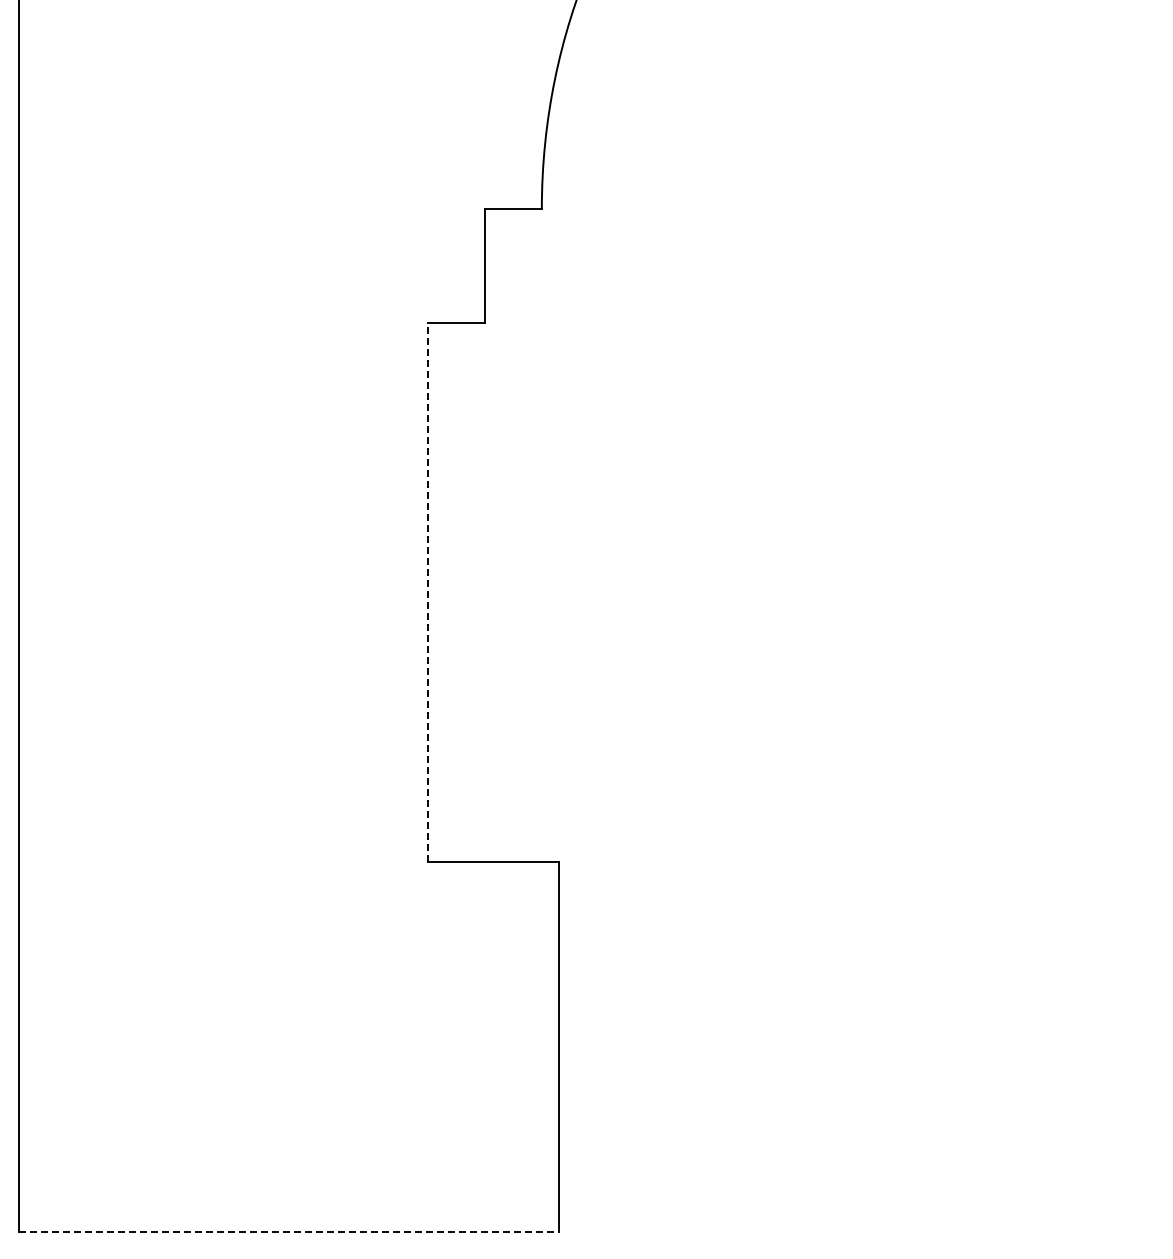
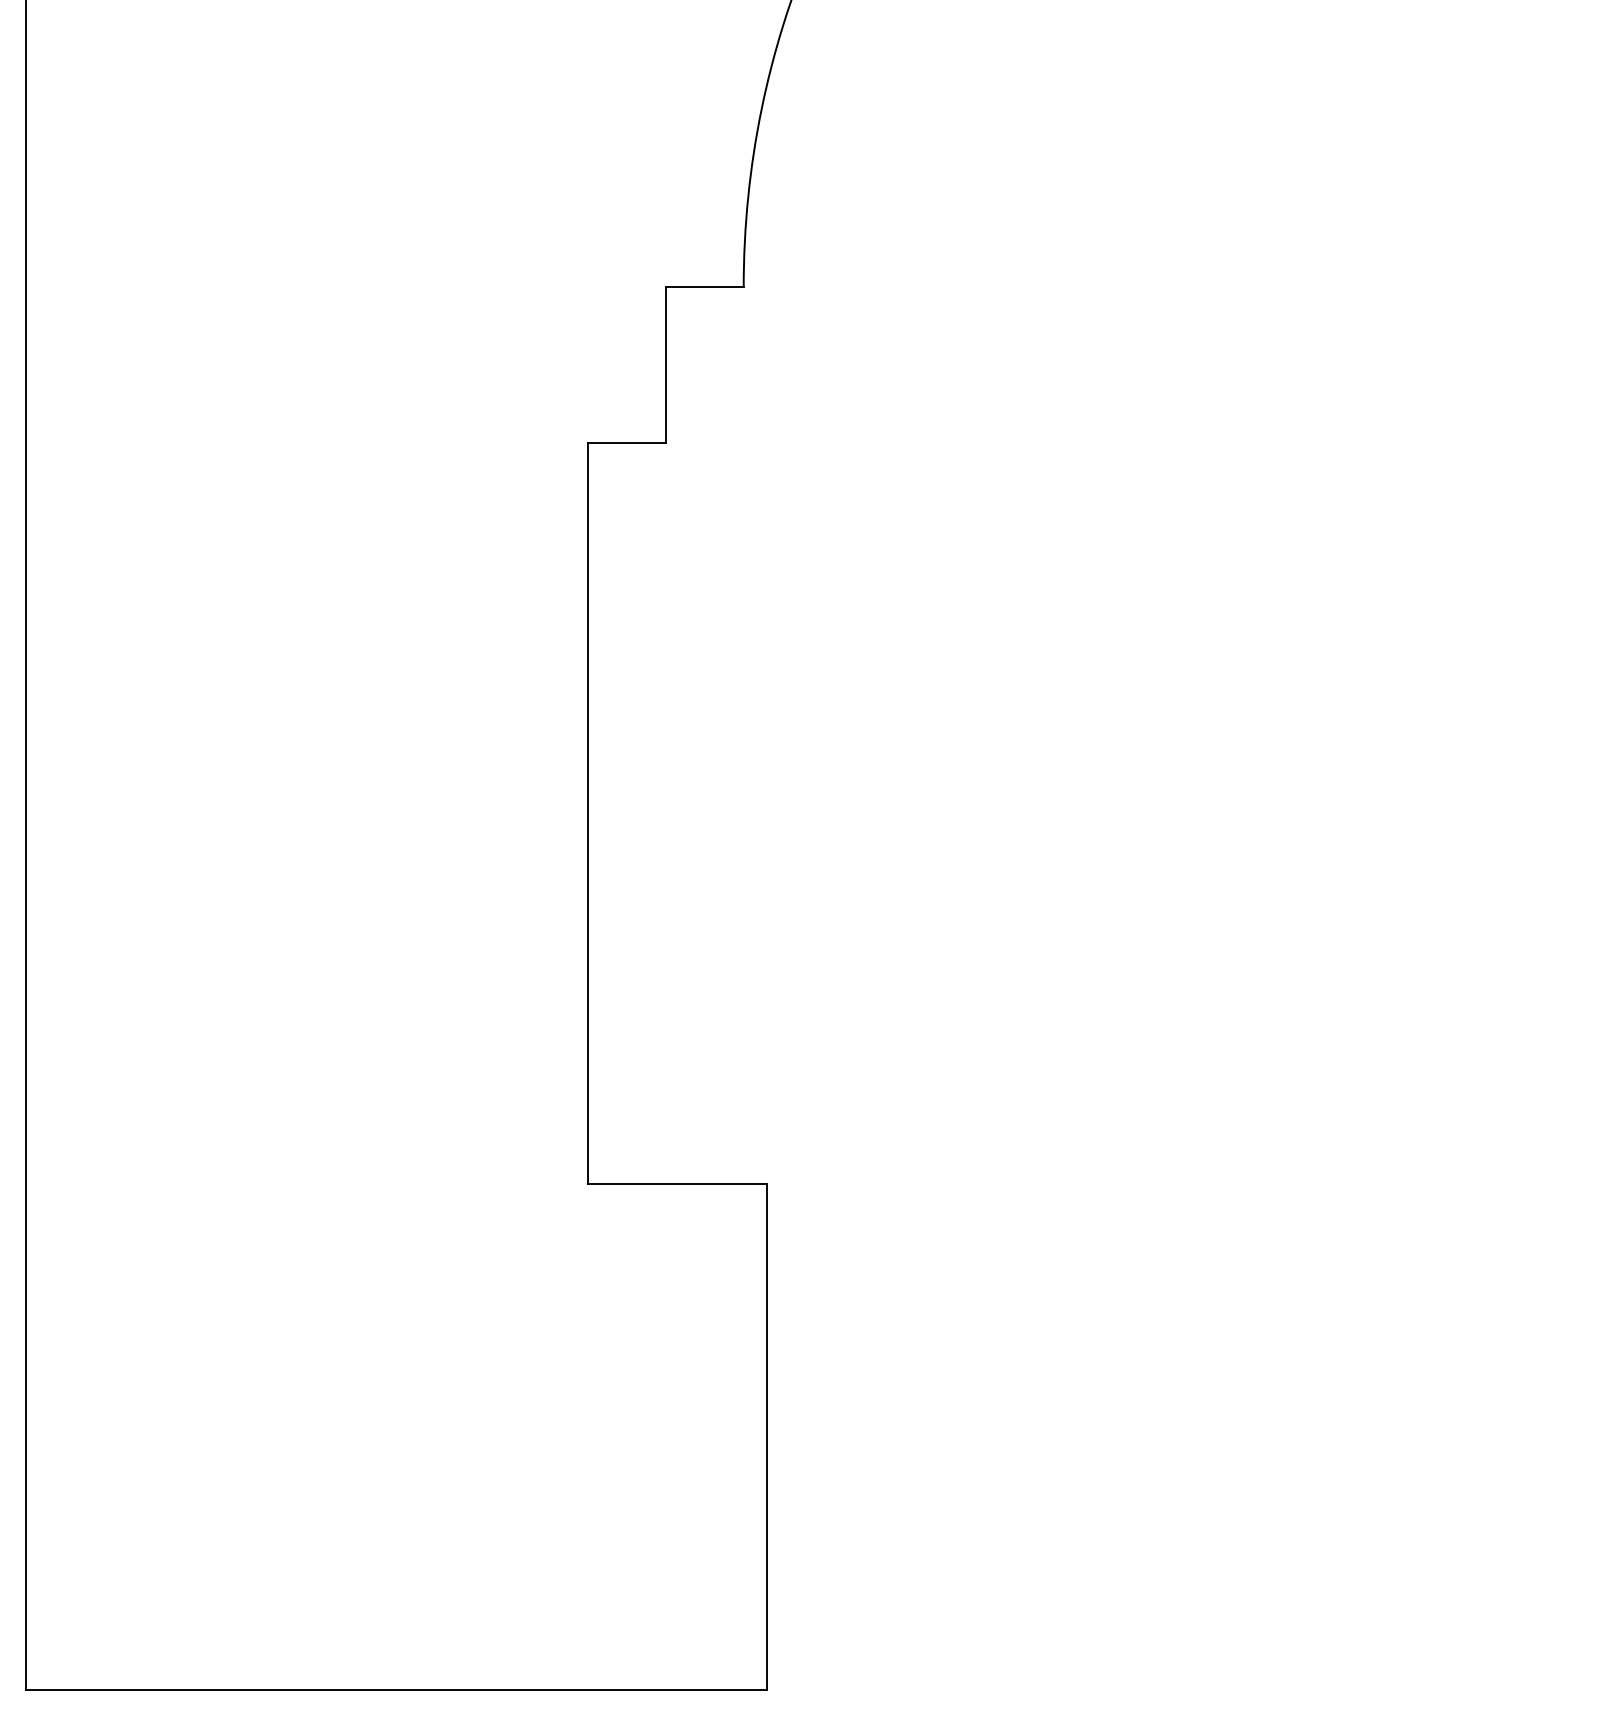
line: (428, 592) -> (588, 813), dashed -> solid
line: (289, 1231) -> (397, 1690), dashed -> solid

